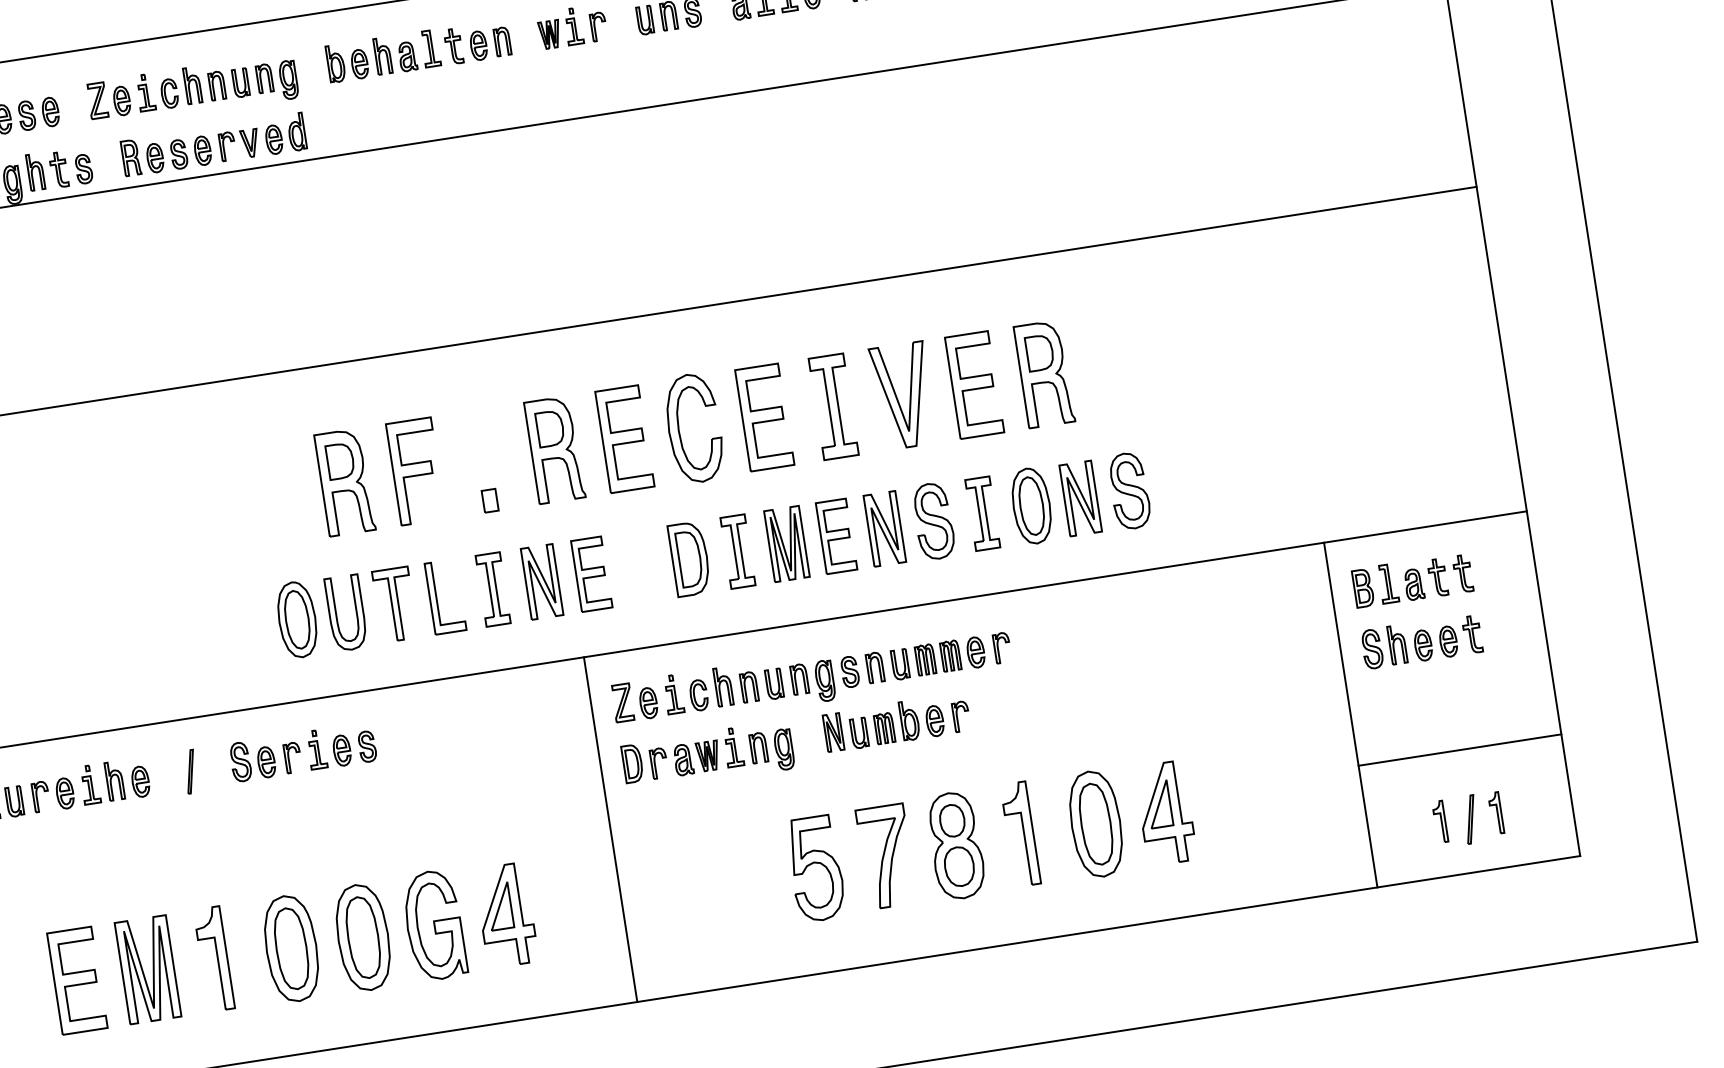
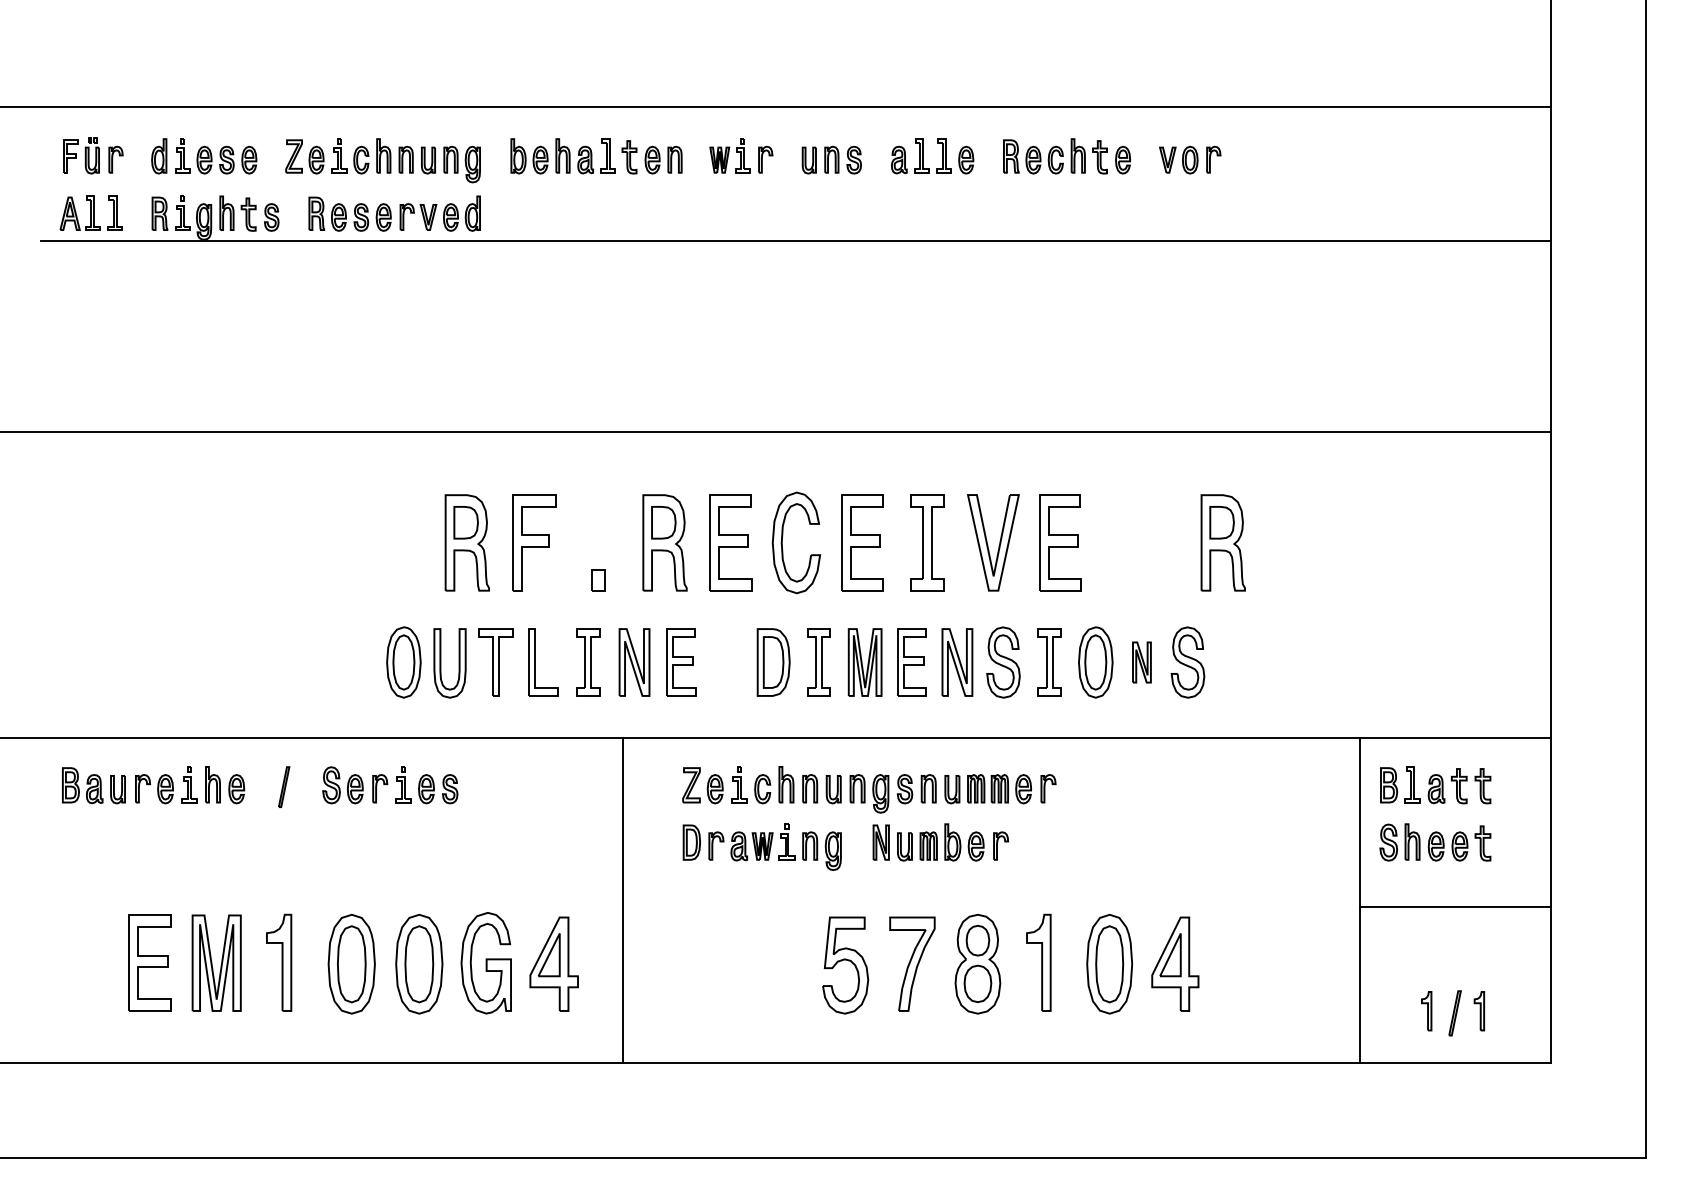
part: (1043, 373) -> (1222, 542), moved
part: (1080, 498) -> (1141, 662), size x0.6
line: (1459, 749) -> (1454, 906), moved
line: (610, 828) -> (623, 899), moved

